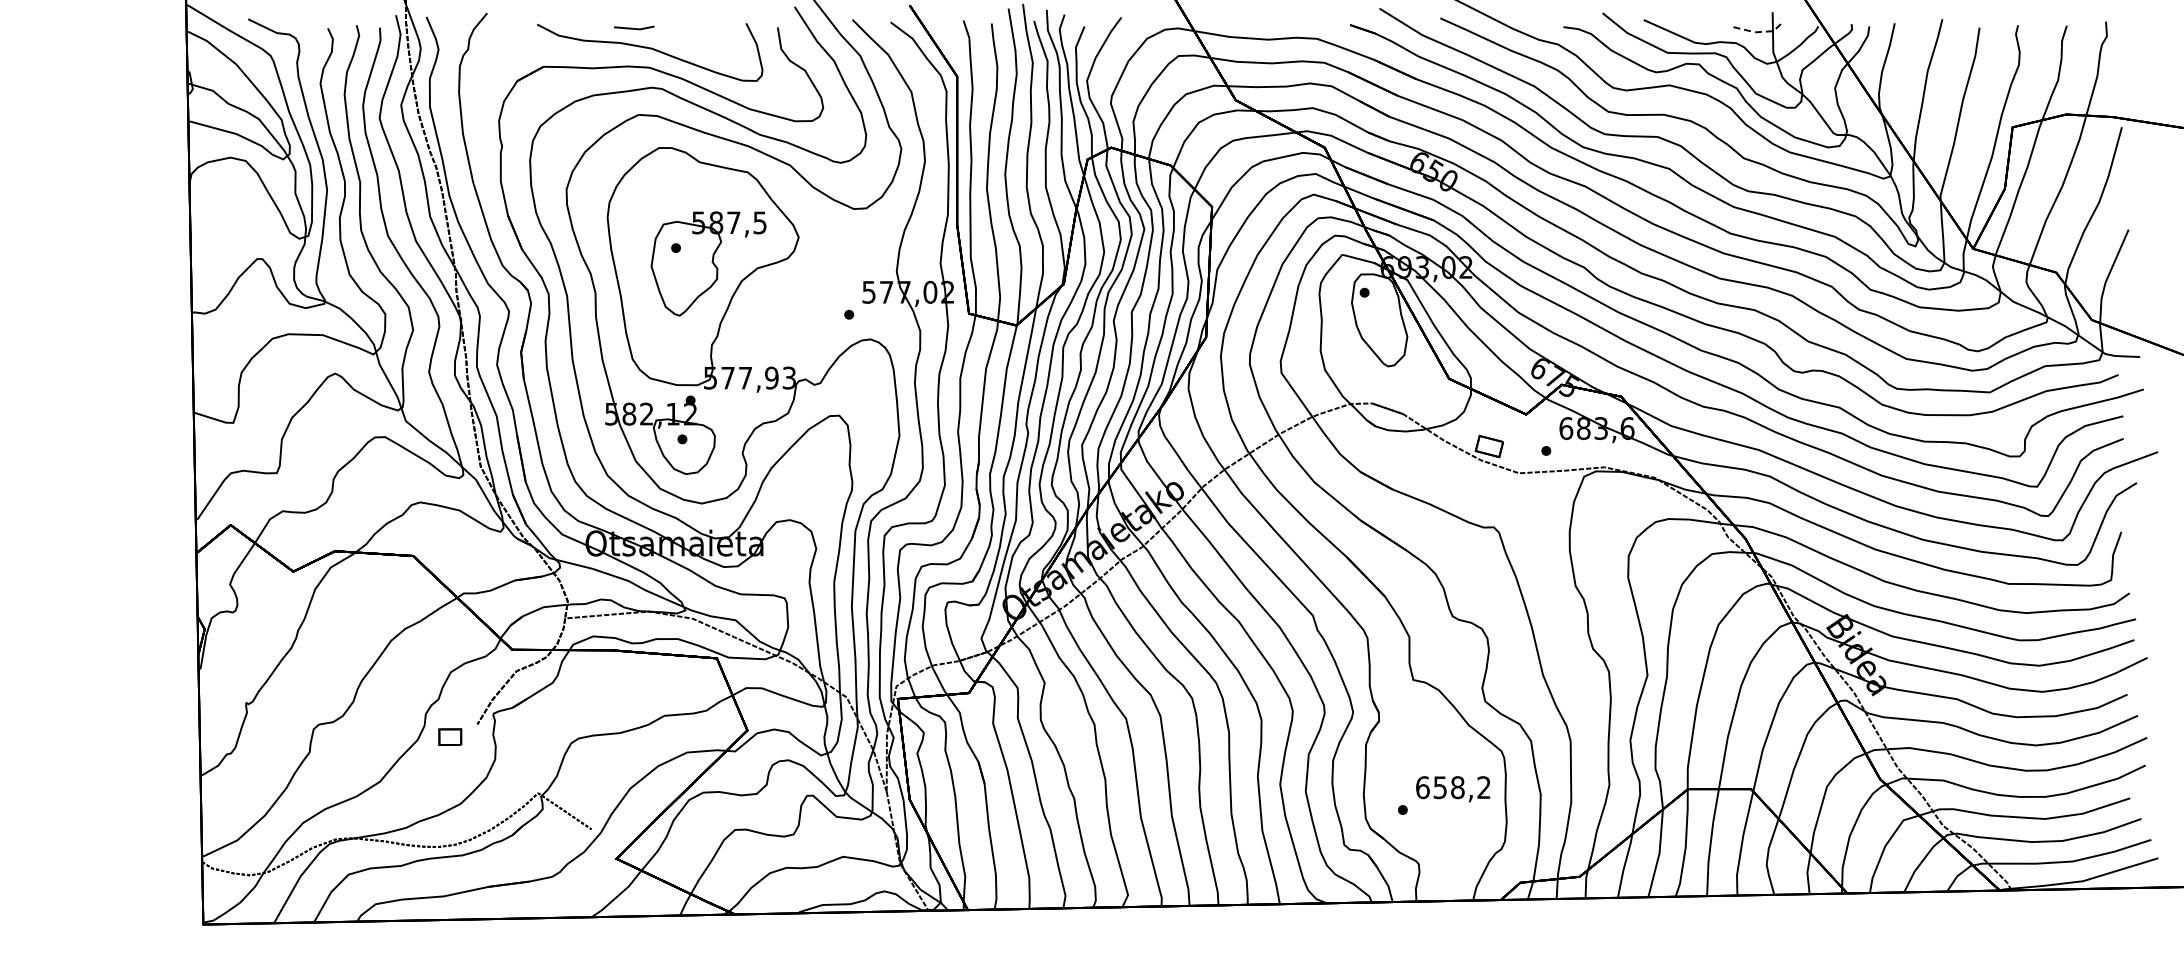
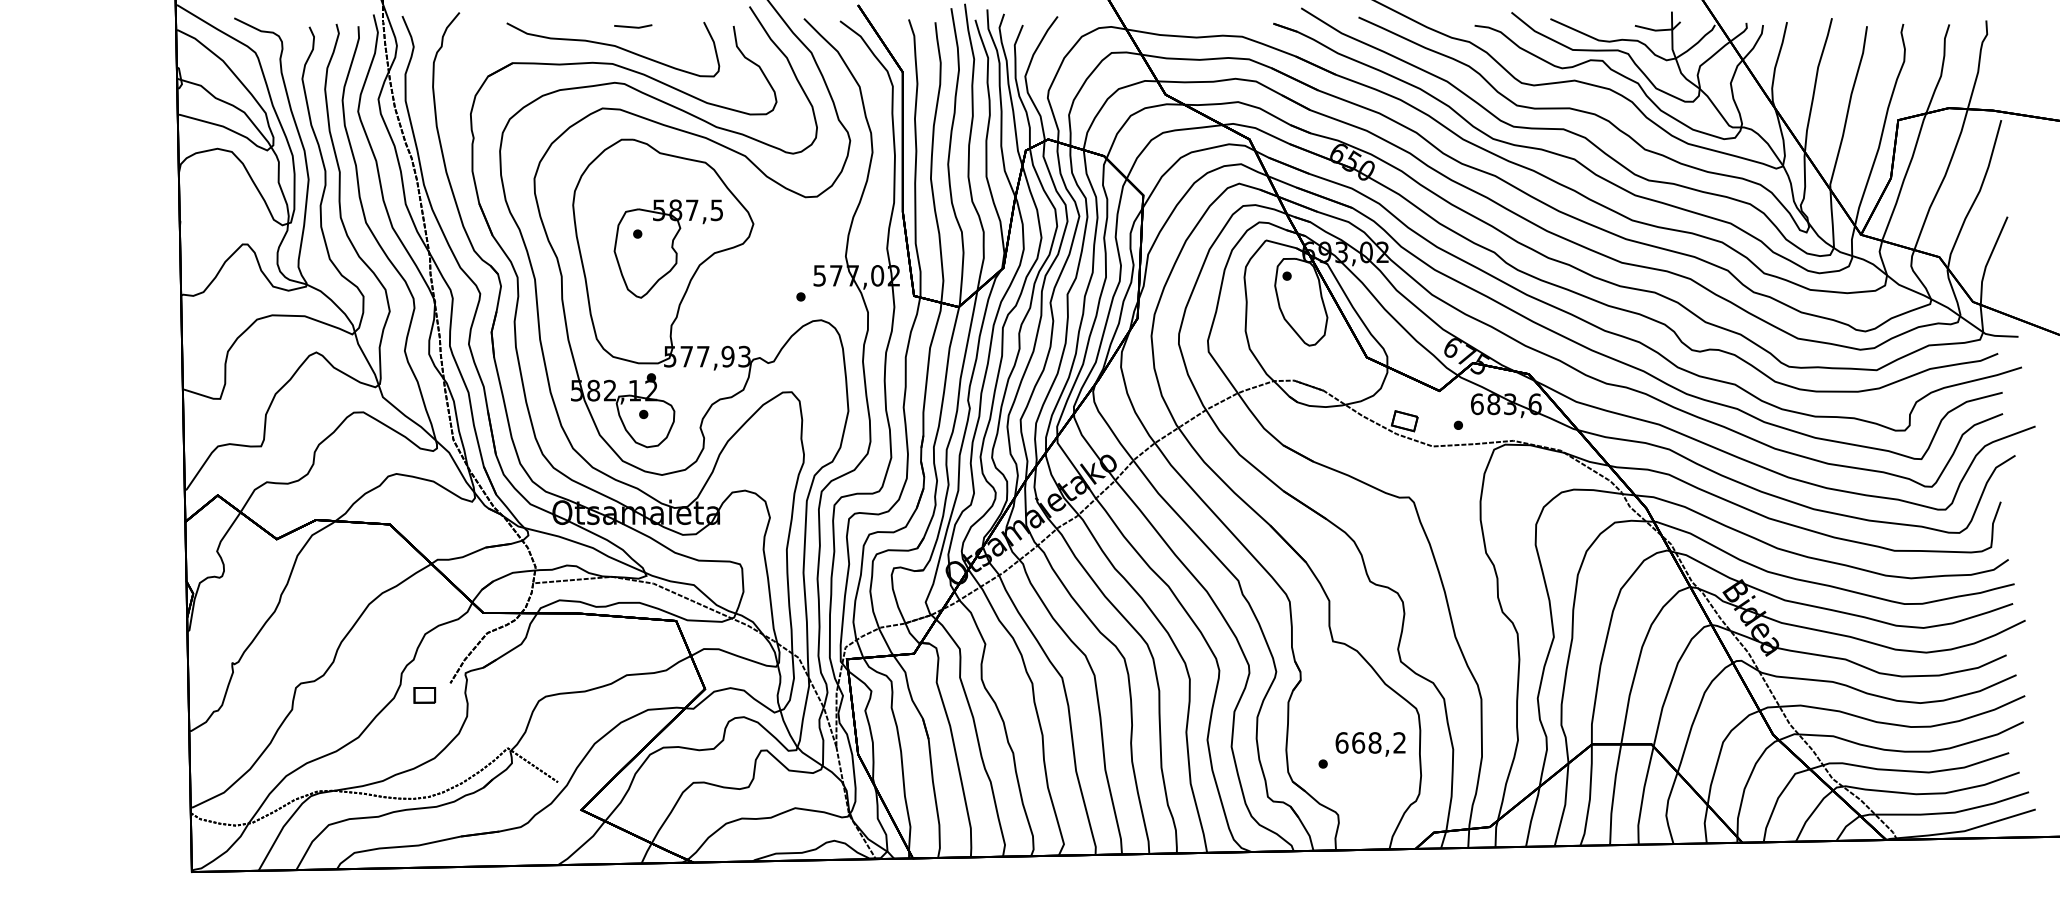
line: (634, 28) -> (633, 26), moved
line: (1759, 32) -> (1659, 30), dashed -> solid
text: (1440, 787) -> (1358, 742), 658,2 -> 668,2

